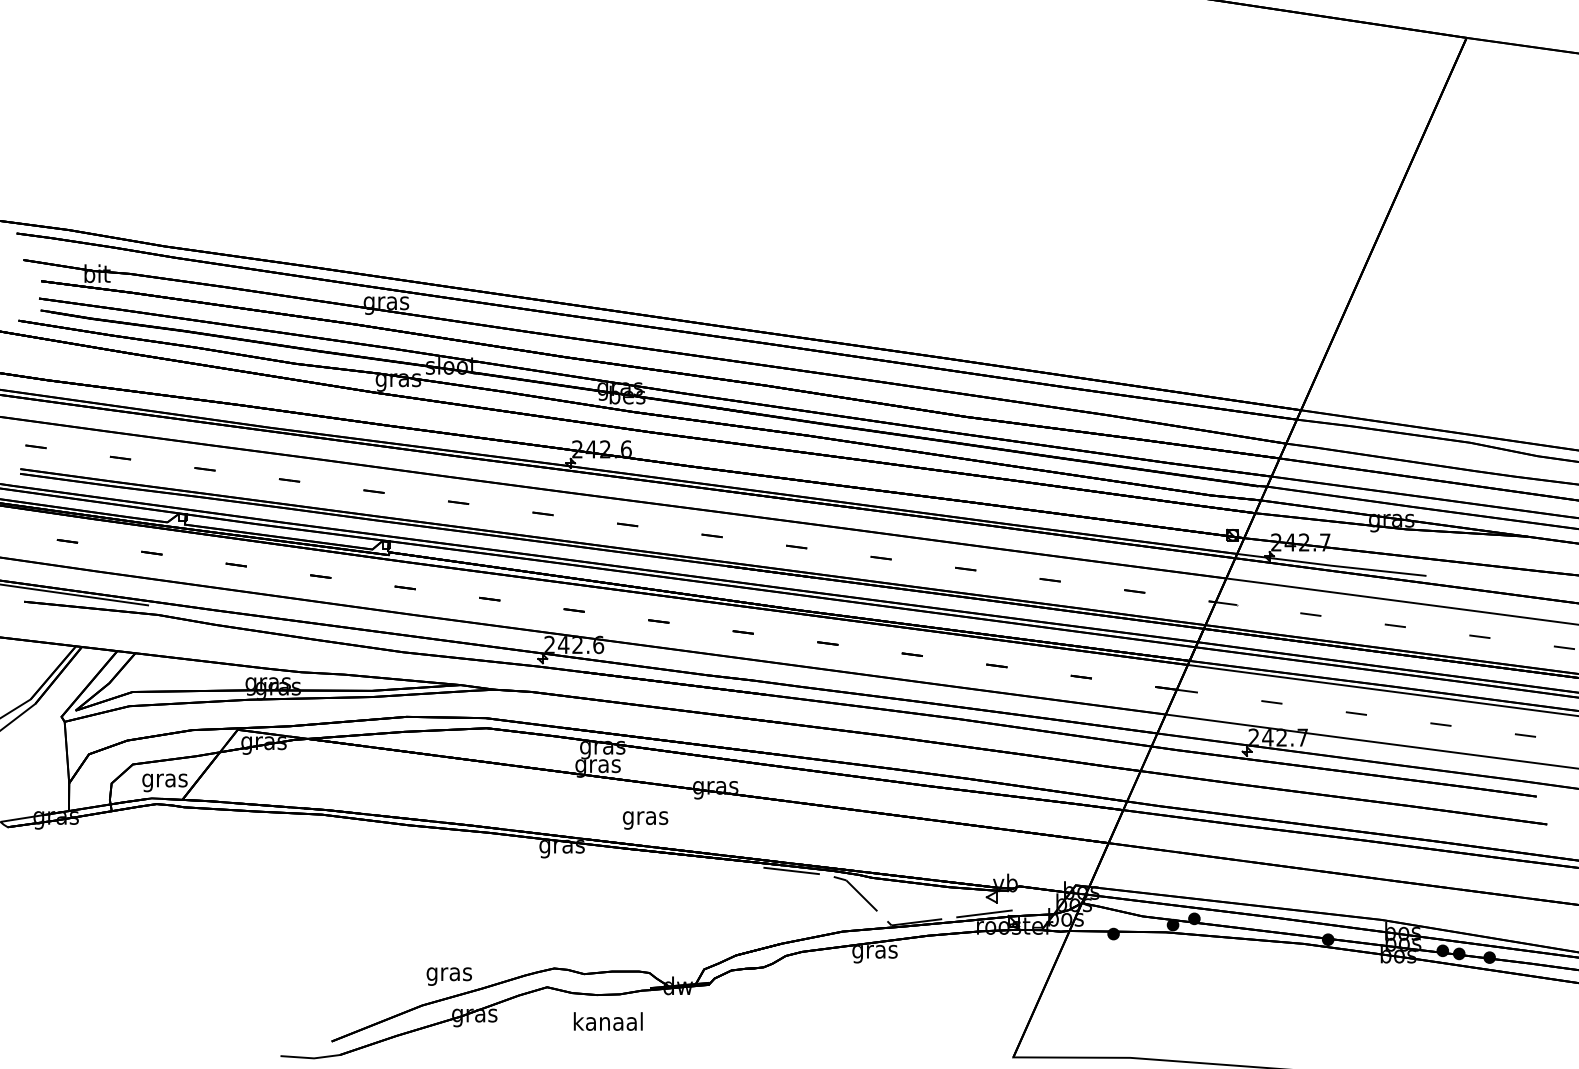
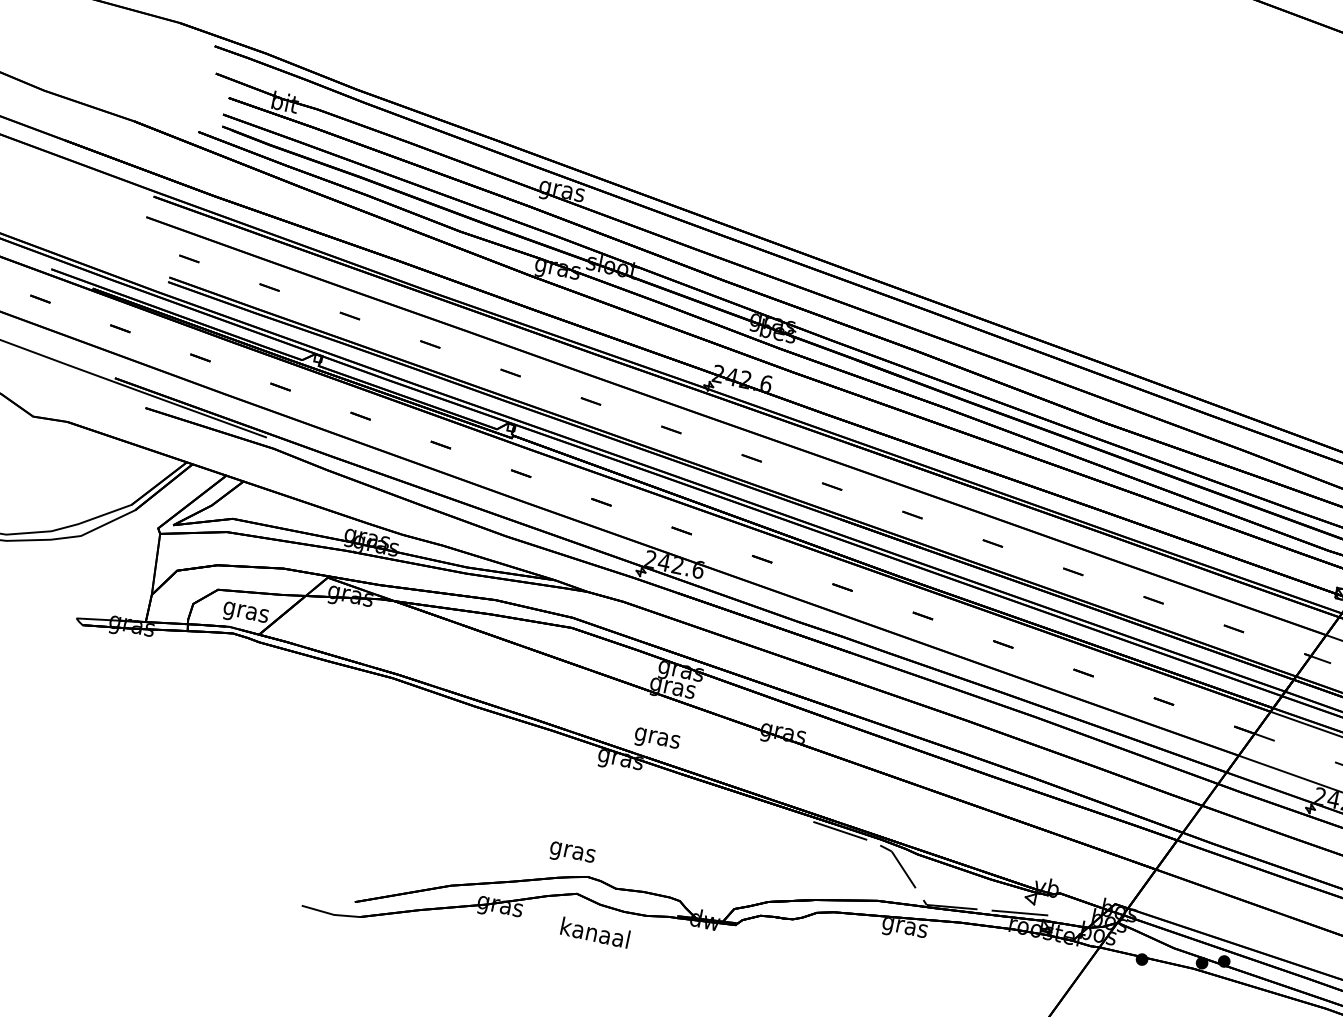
text: (645, 820) -> (656, 740), moved
text: (448, 976) -> (571, 854), moved
text: (607, 1021) -> (594, 932), moved

